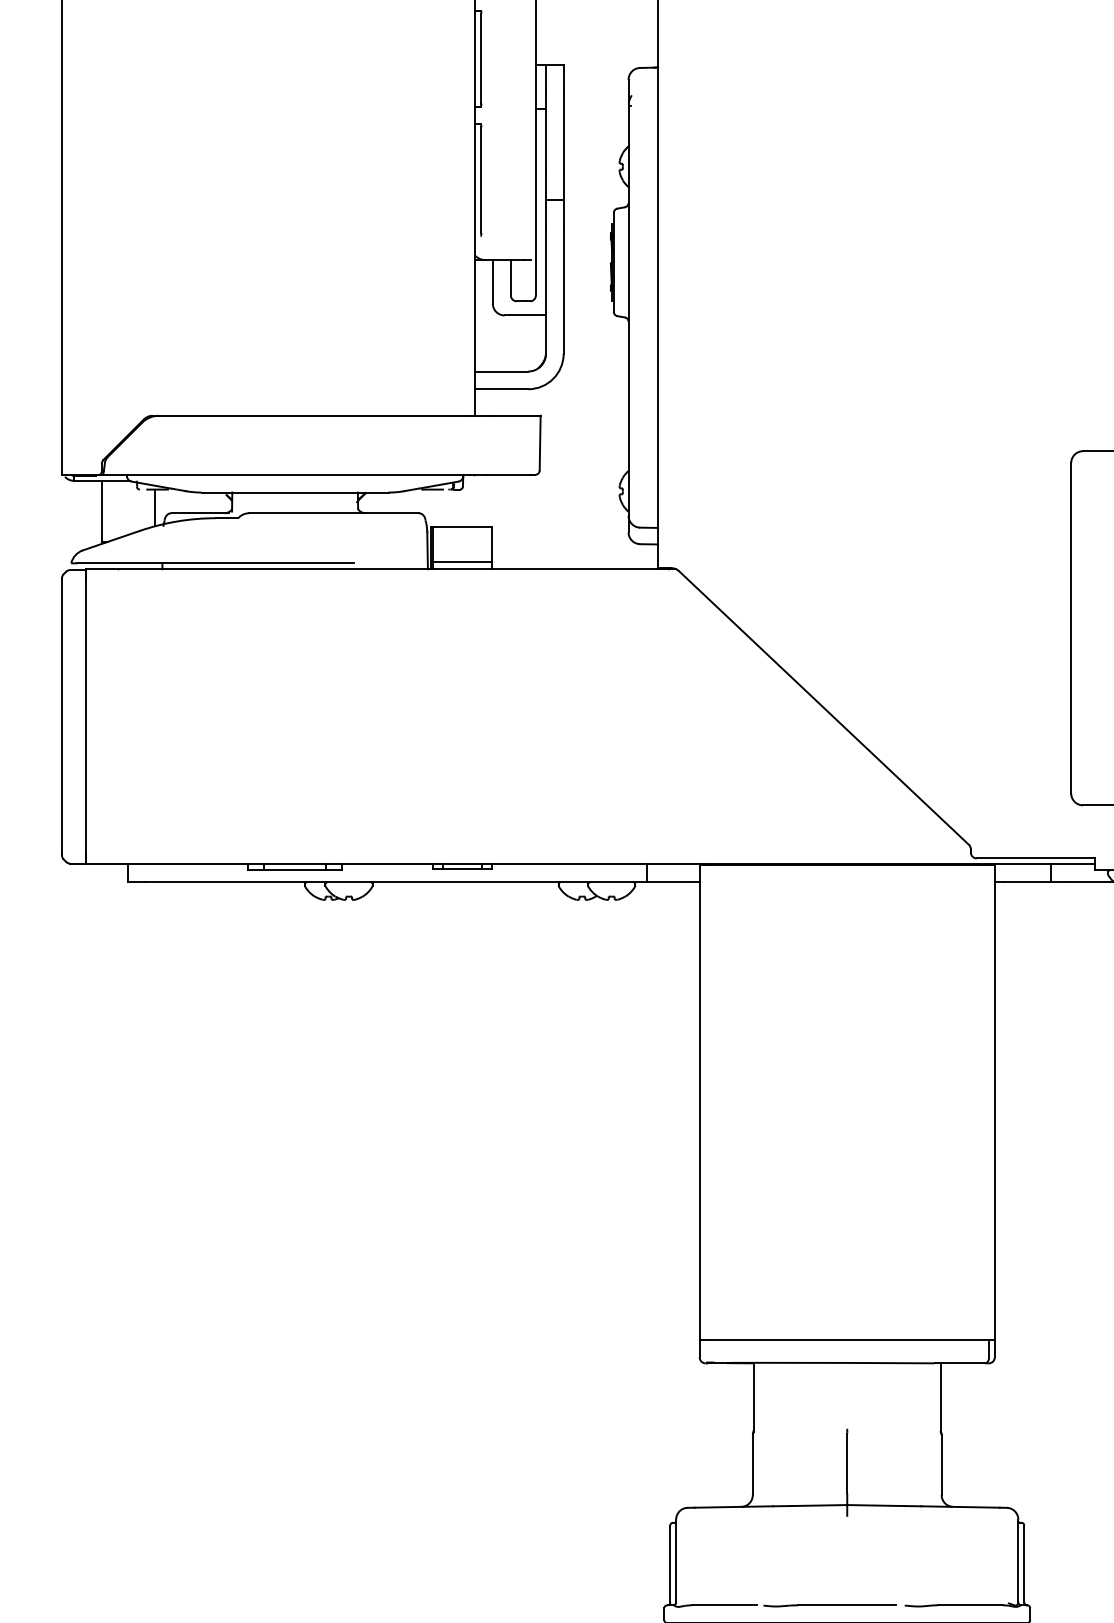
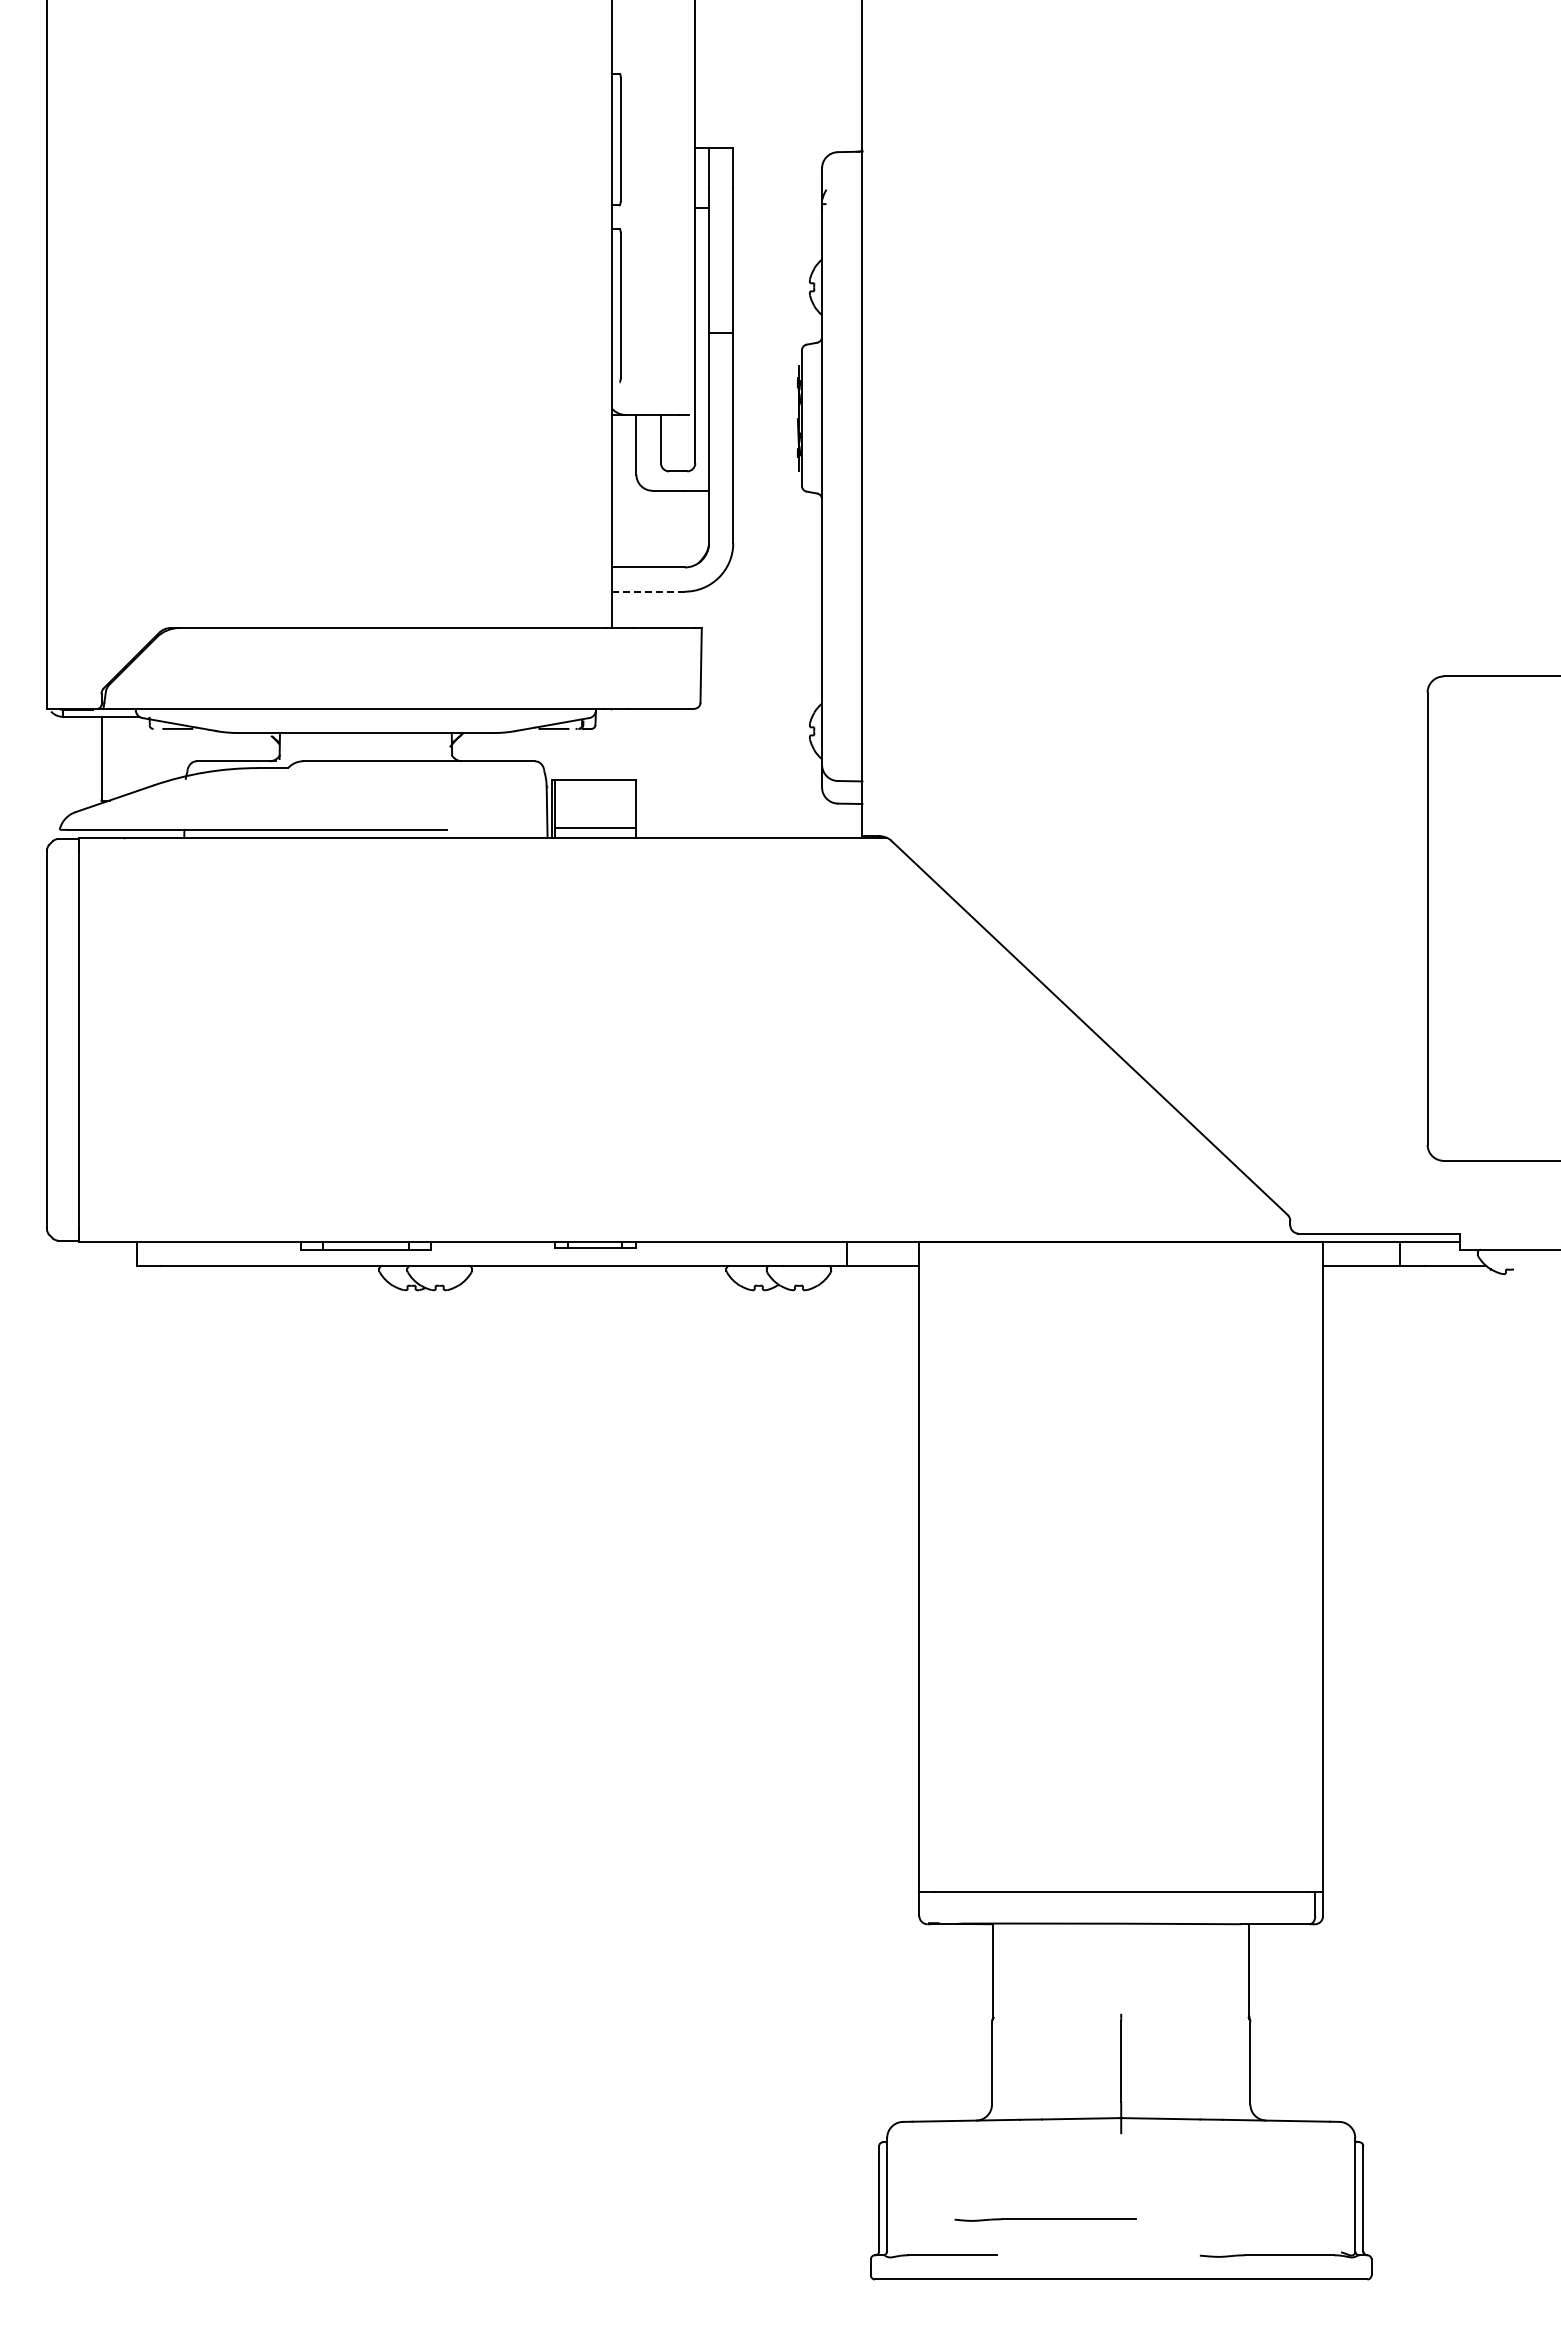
line: (501, 389) -> (648, 591), solid -> dashed
line: (155, 507) -> (174, 753), removed
part: (829, 1605) -> (1045, 2219), moved

